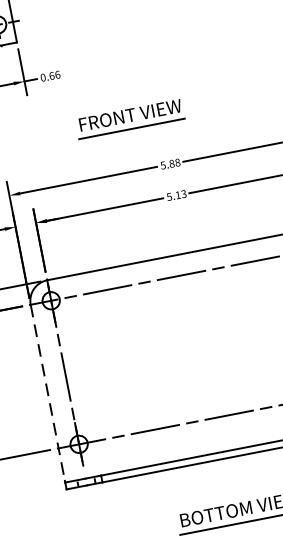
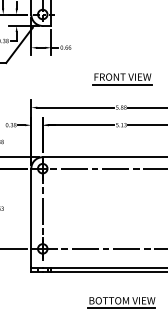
part: (130, 119) -> (122, 79), moved
line: (48, 393) -> (31, 218), dashed -> solid

